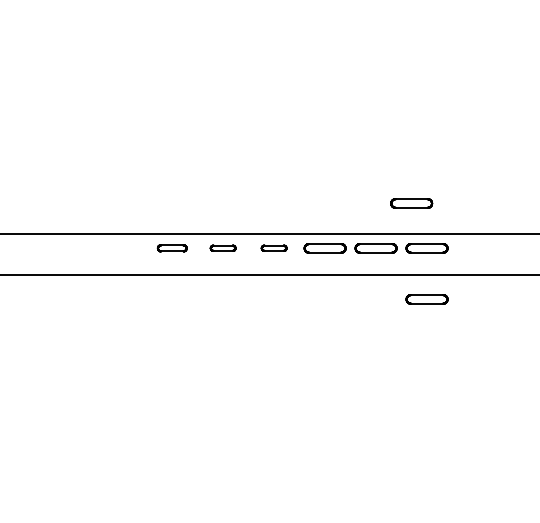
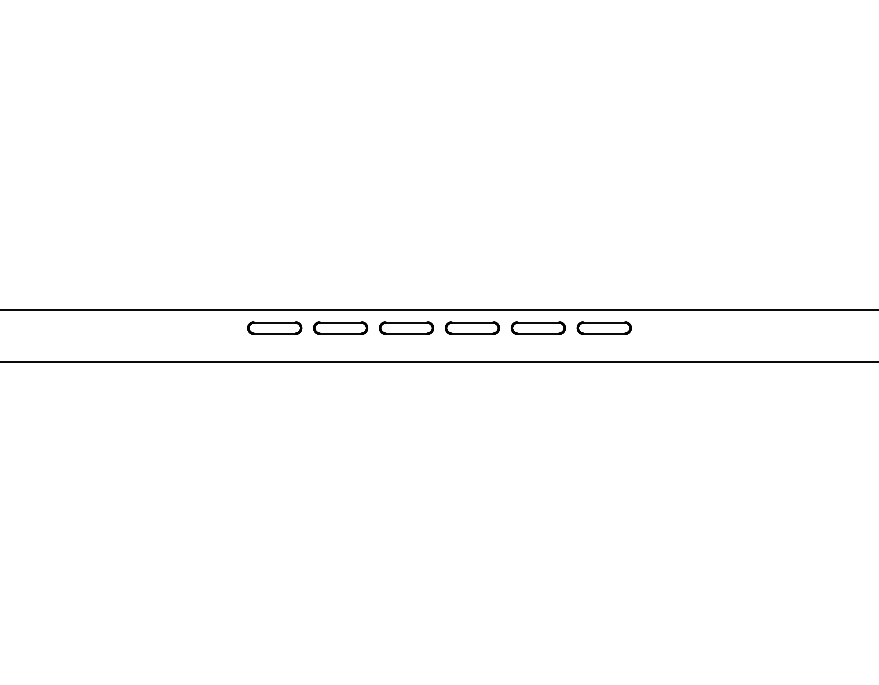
part: (411, 203) -> (584, 269), removed
part: (172, 247) -> (274, 327), size x1.43
part: (223, 247) -> (340, 327), size x1.67
part: (274, 247) -> (406, 327), size x1.67
part: (426, 298) -> (603, 393), removed

